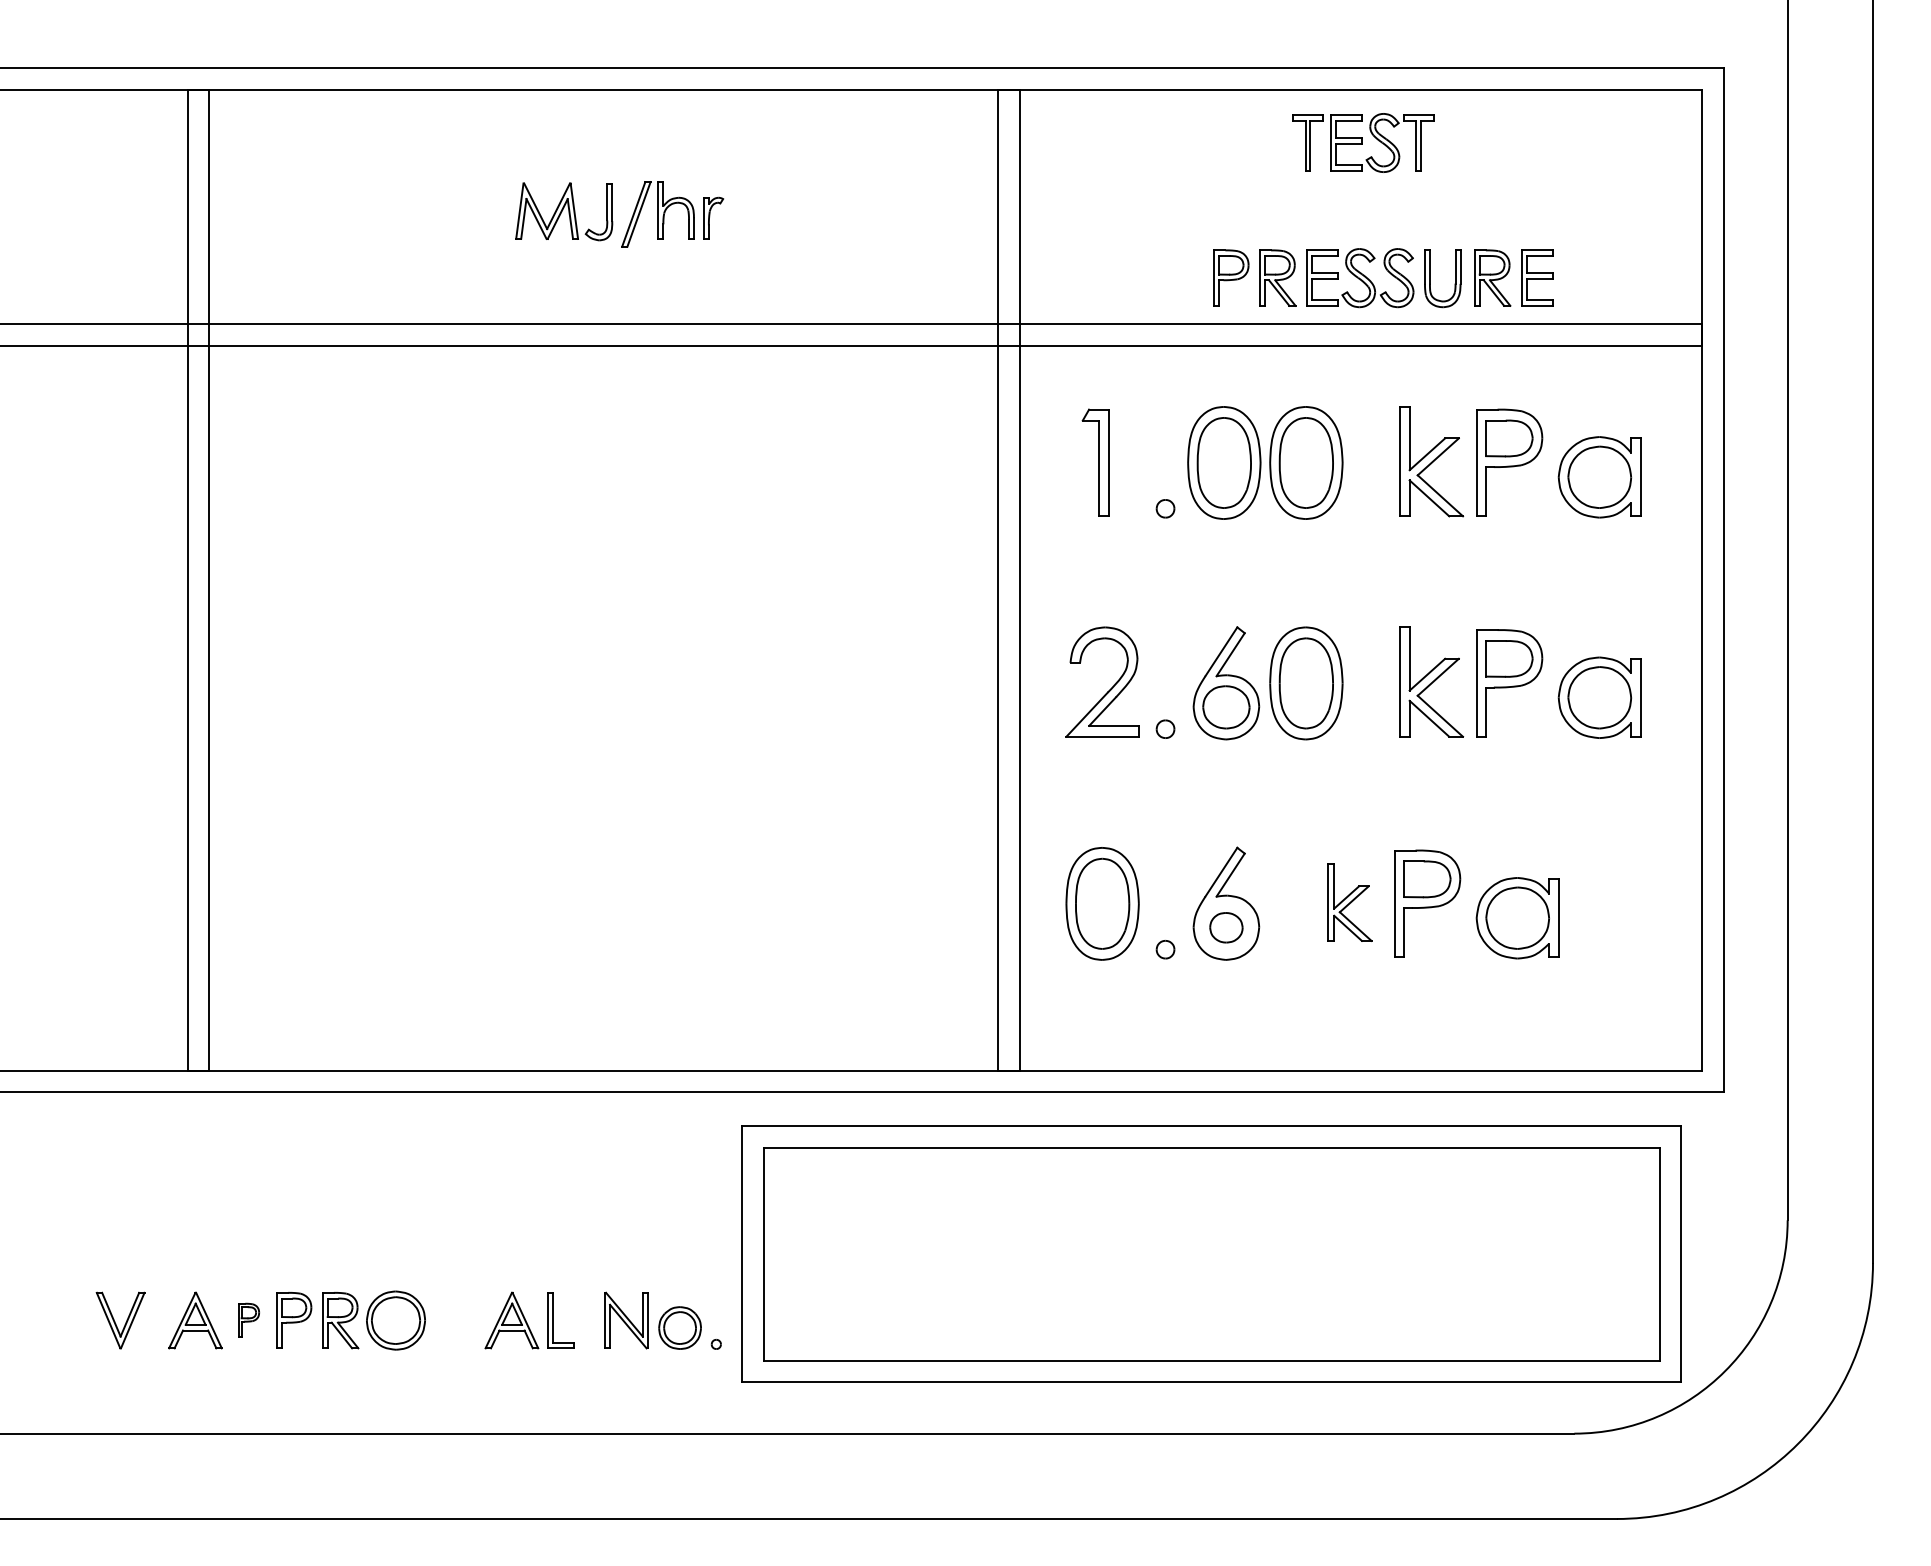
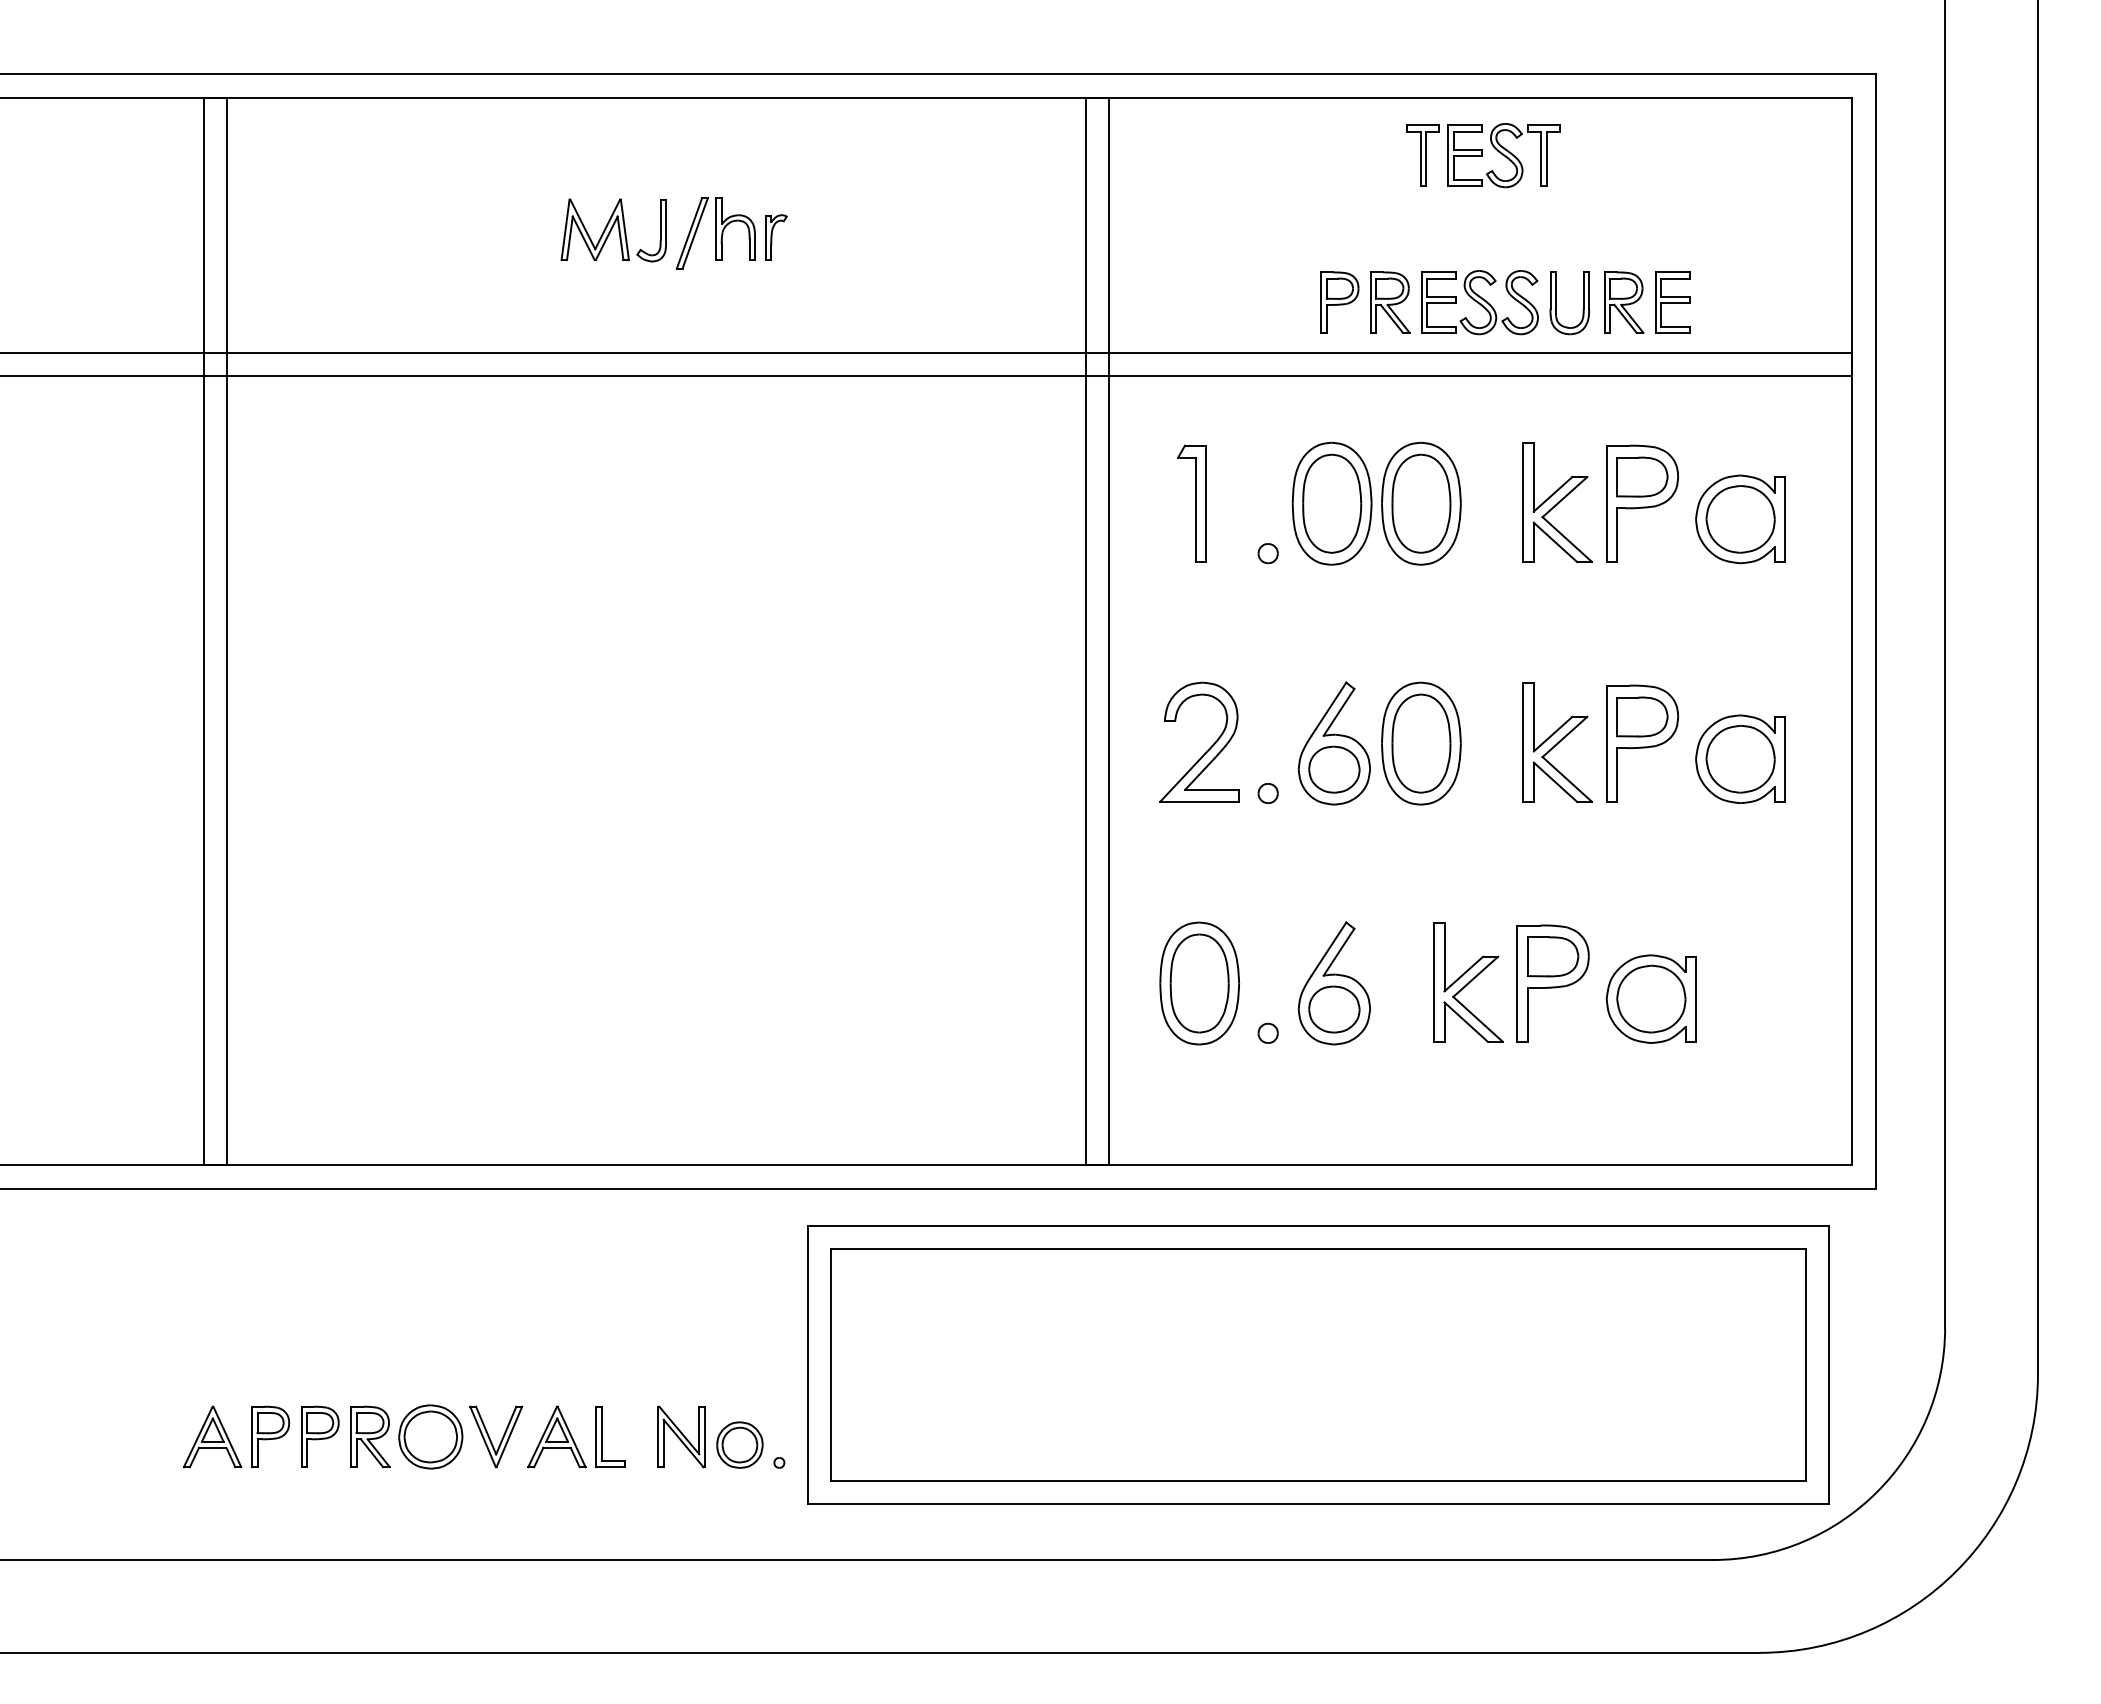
part: (1349, 902) -> (1468, 982), size x1.43
part: (1226, 927) -> (1334, 1009), size x1.43
part: (120, 1320) -> (496, 1436), moved
part: (248, 1320) -> (270, 1436), size x1.67

